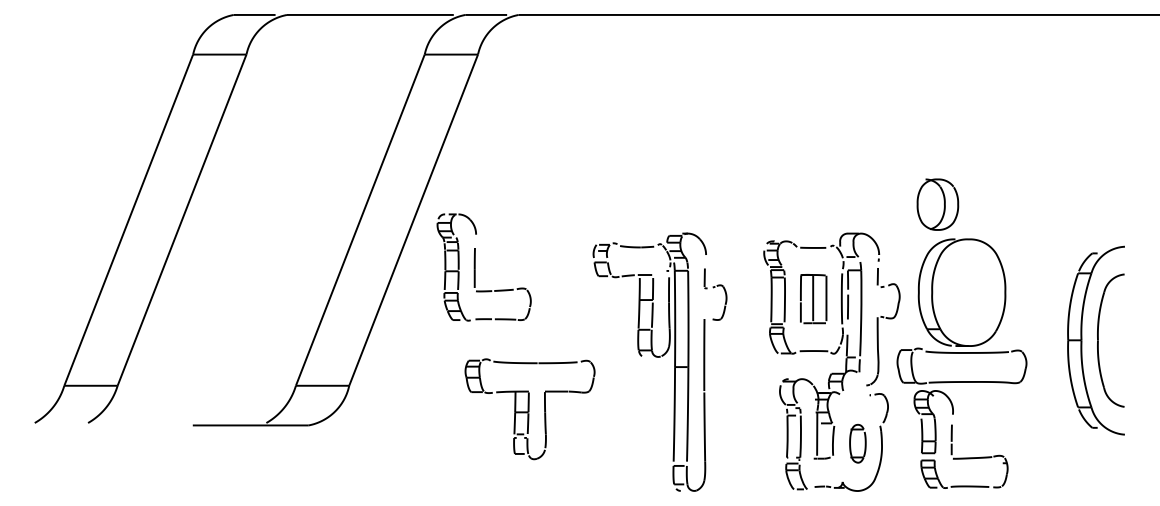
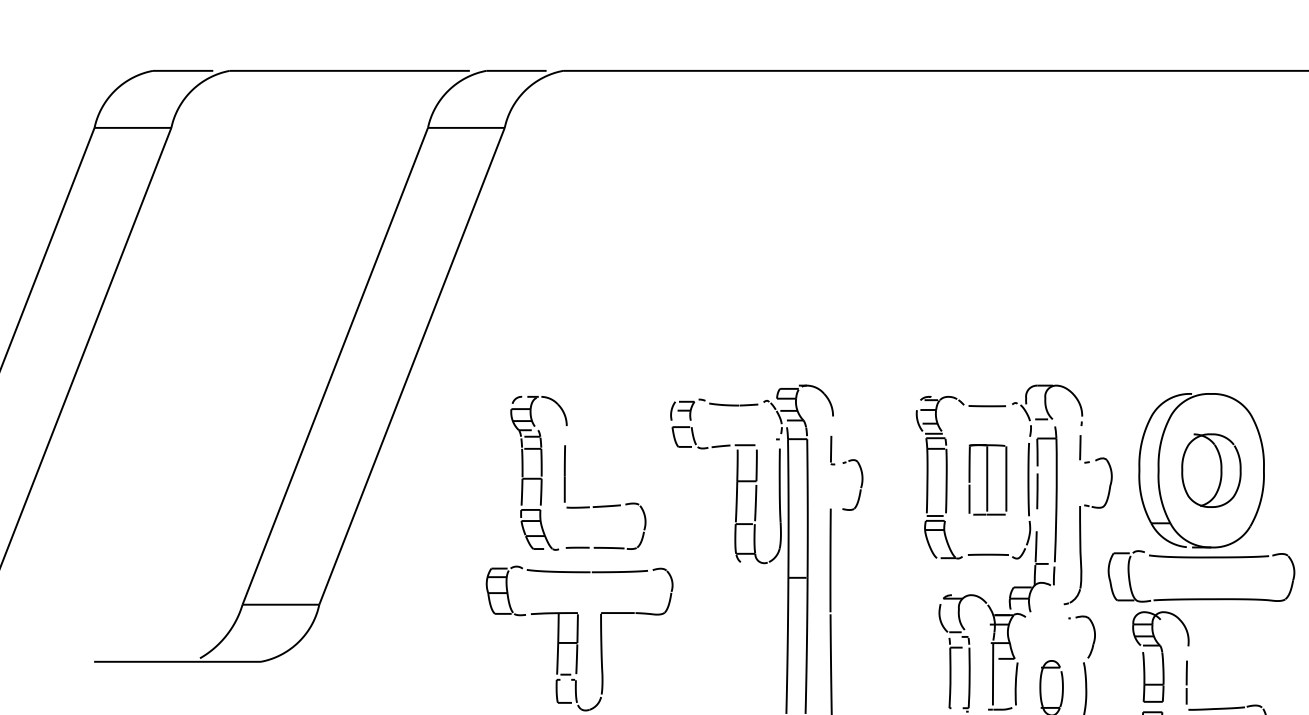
part: (937, 204) -> (1210, 470), moved
part: (475, 267) -> (565, 473), moved

